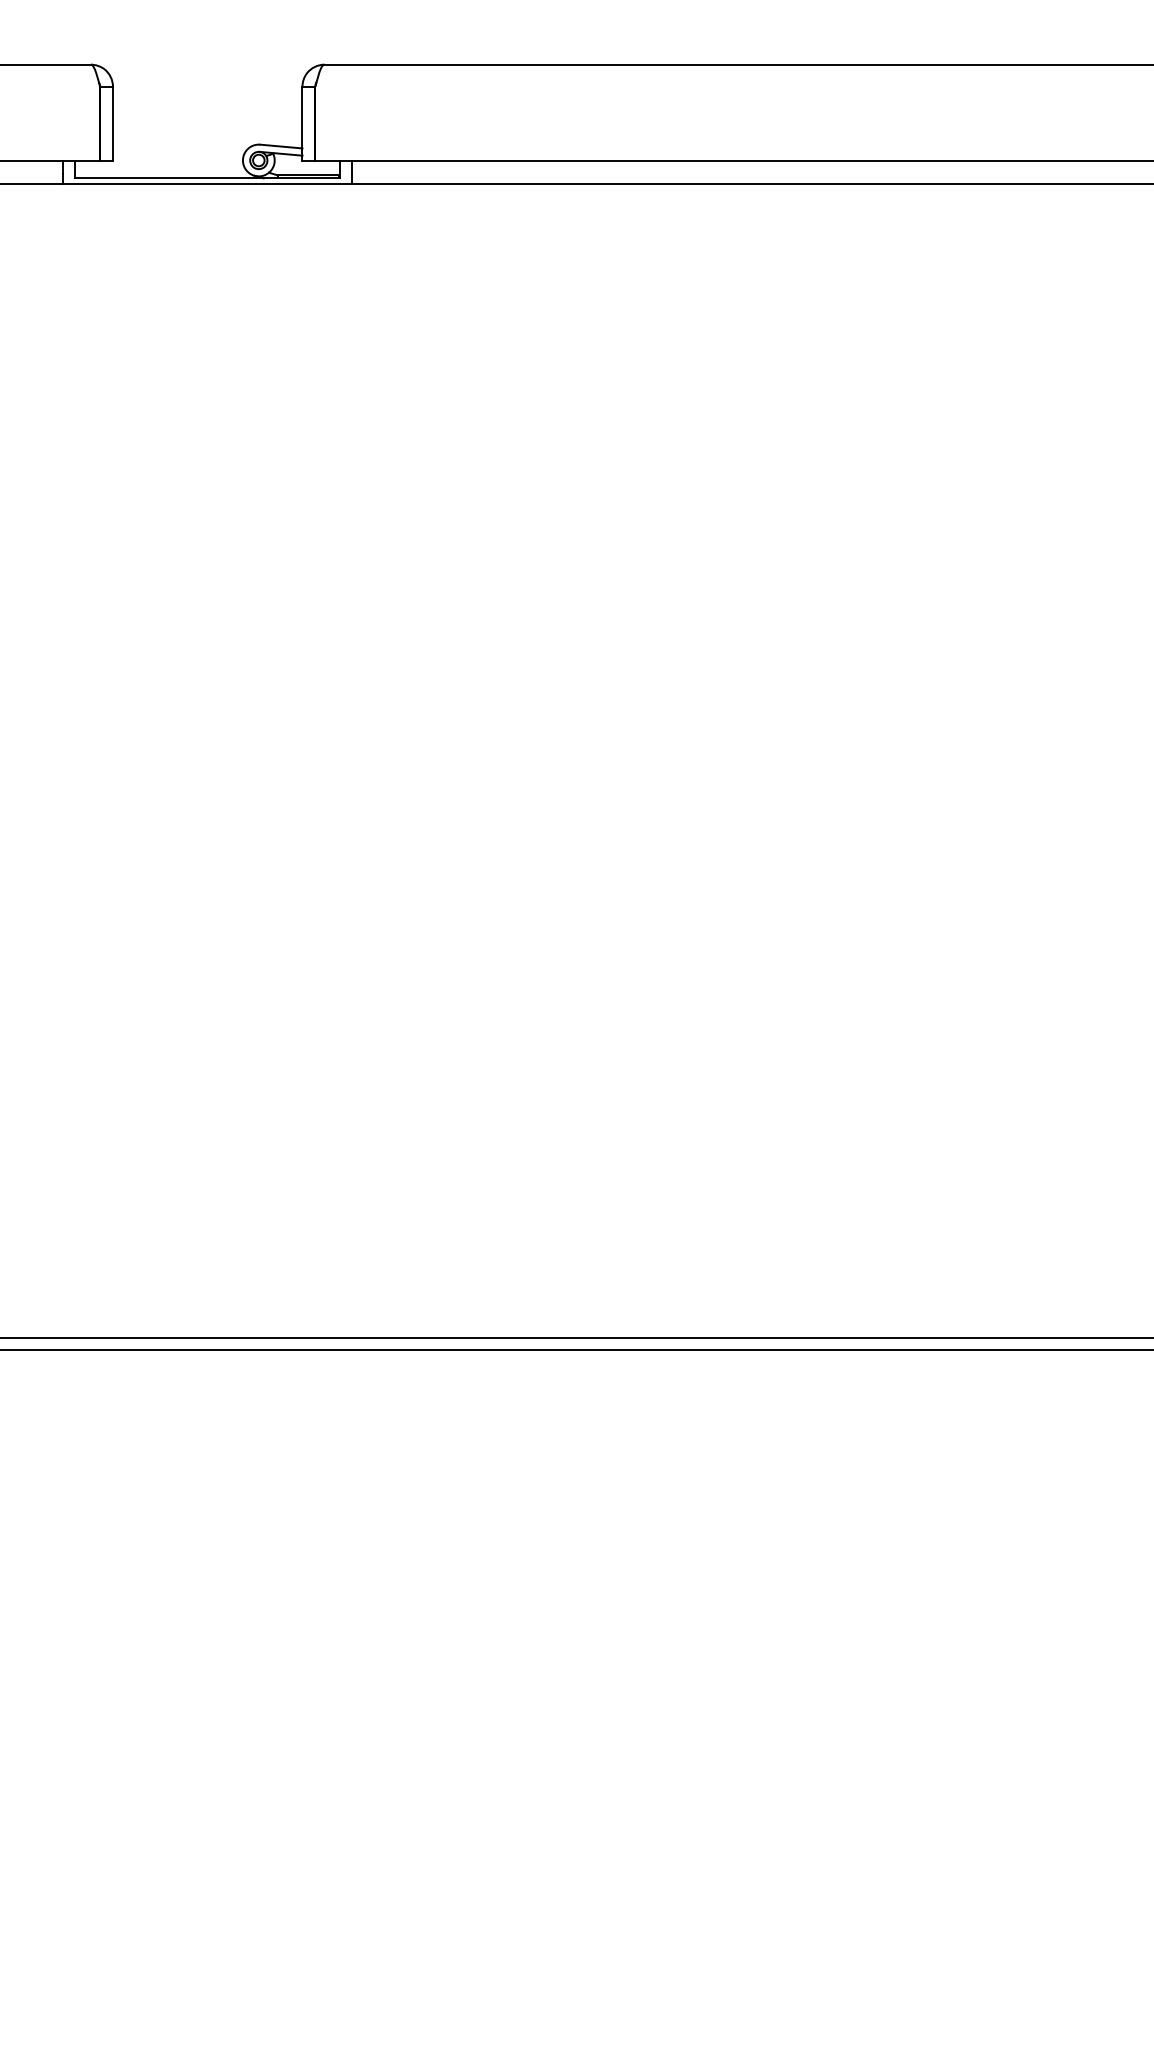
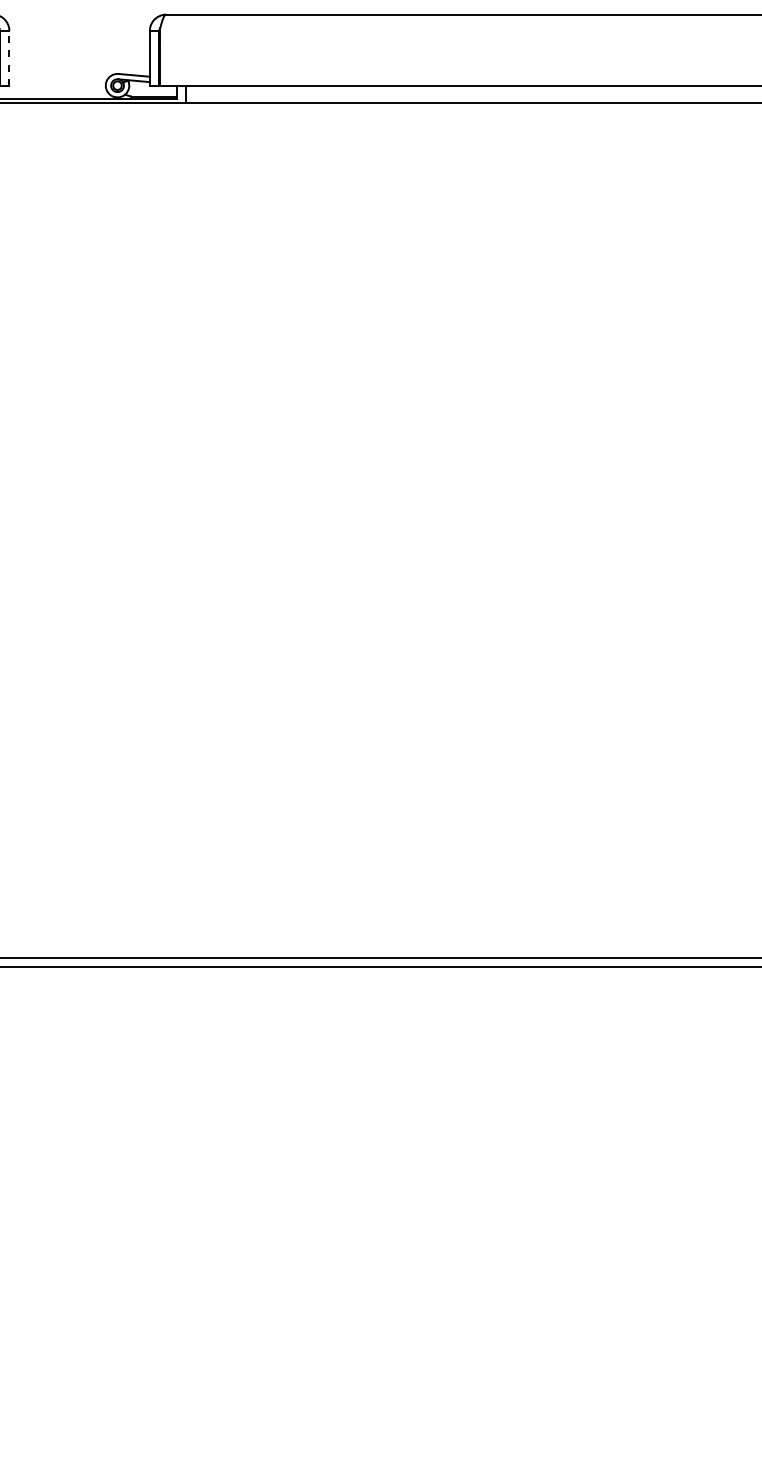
line: (112, 123) -> (9, 58), solid -> dashed

